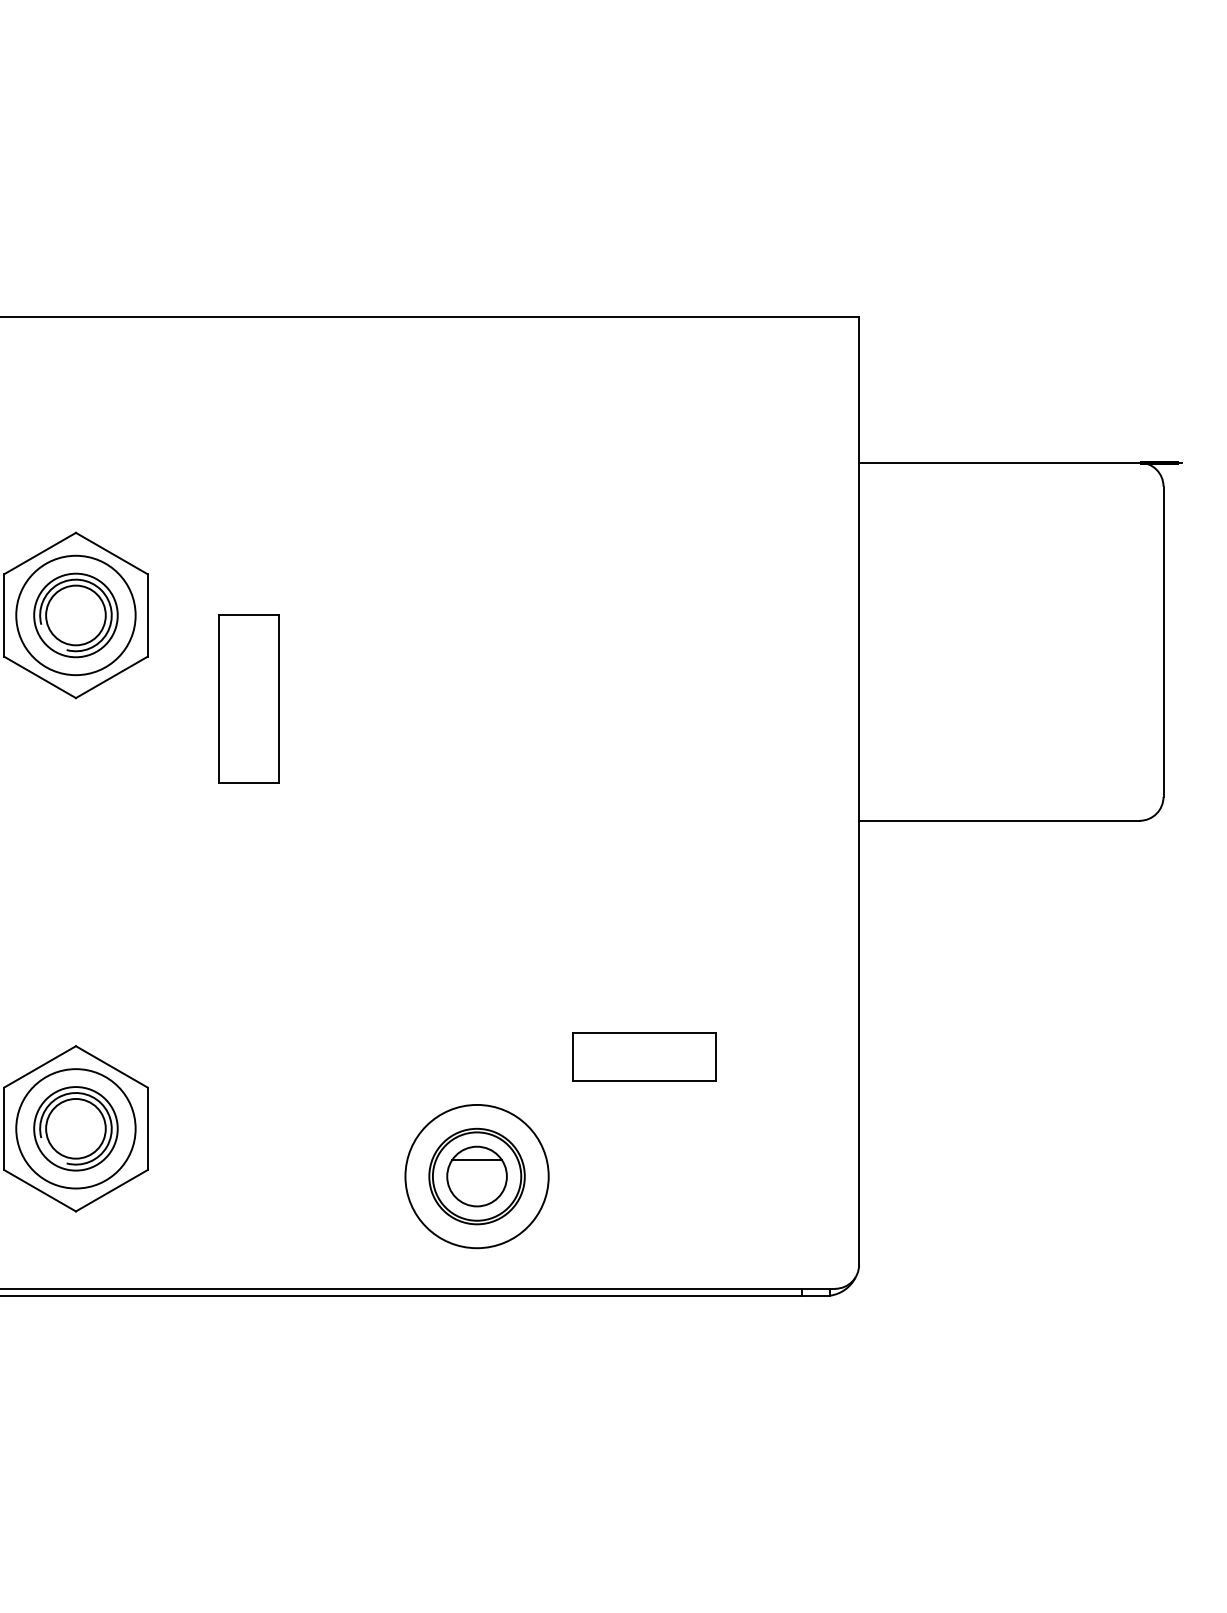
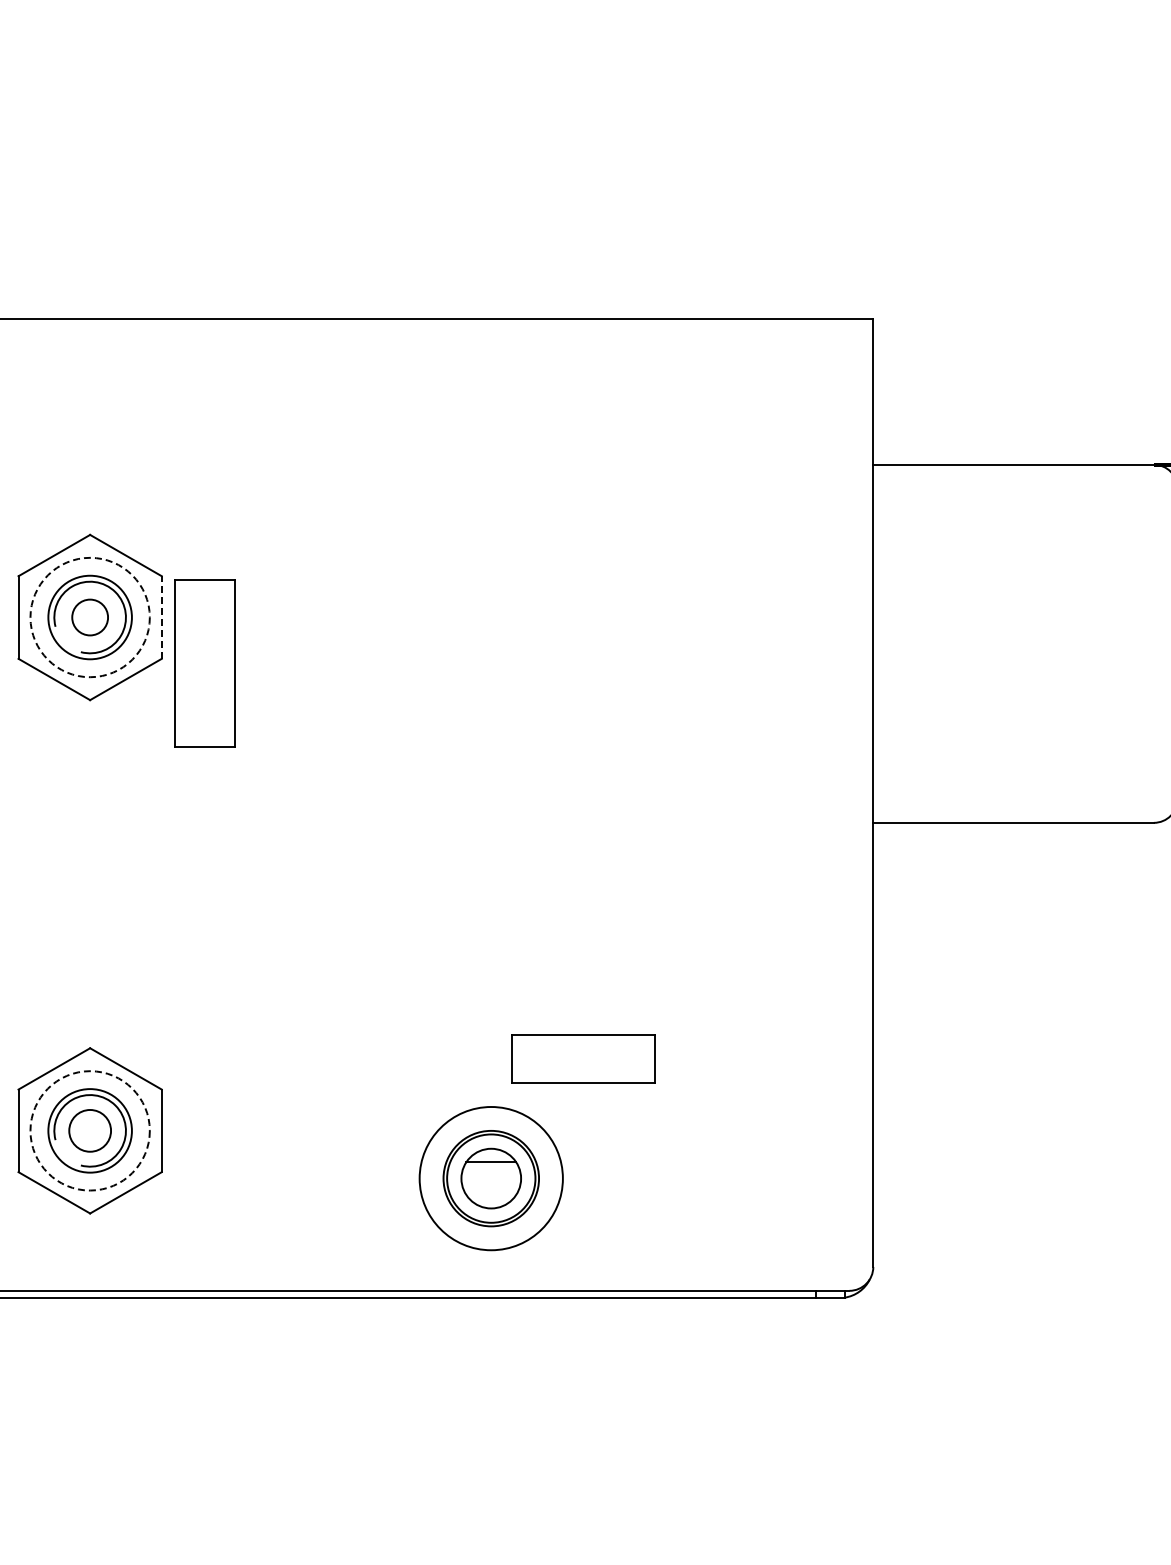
line: (147, 614) -> (161, 616), solid -> dashed
circle: (75, 615) -> (89, 617), size x0.6
circle: (75, 615) -> (89, 617), solid -> dashed
part: (248, 698) -> (204, 662), moved
part: (644, 1056) -> (583, 1058), moved
circle: (75, 1128) -> (89, 1130), size x0.7
circle: (75, 1128) -> (89, 1130), solid -> dashed

